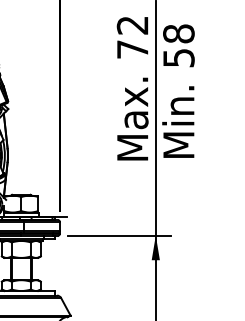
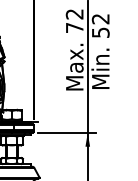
text: (178, 32) -> (100, 18), 58 -> 52

